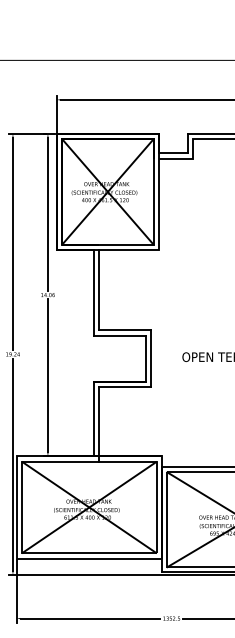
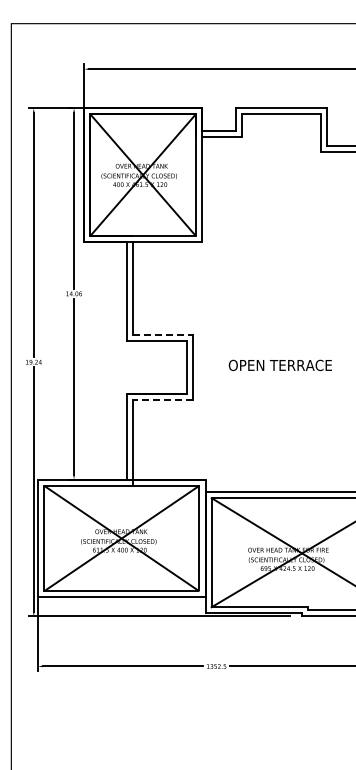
line: (124, 330) -> (162, 334), solid -> dashed
line: (124, 386) -> (162, 399), solid -> dashed

